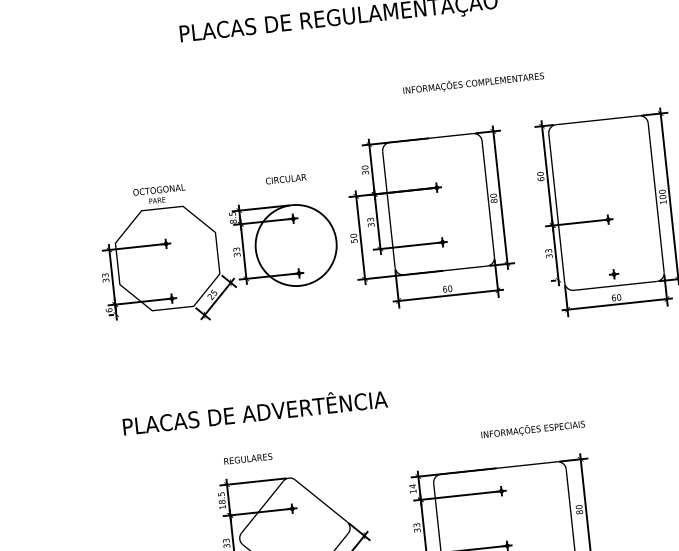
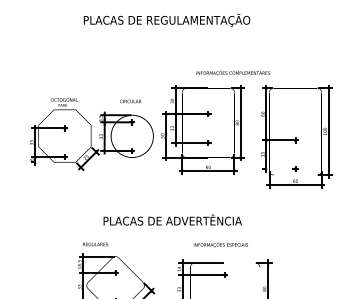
text: (473, 82) -> (233, 72), moved
text: (254, 410) -> (172, 219), moved
text: (532, 428) -> (220, 244), moved

